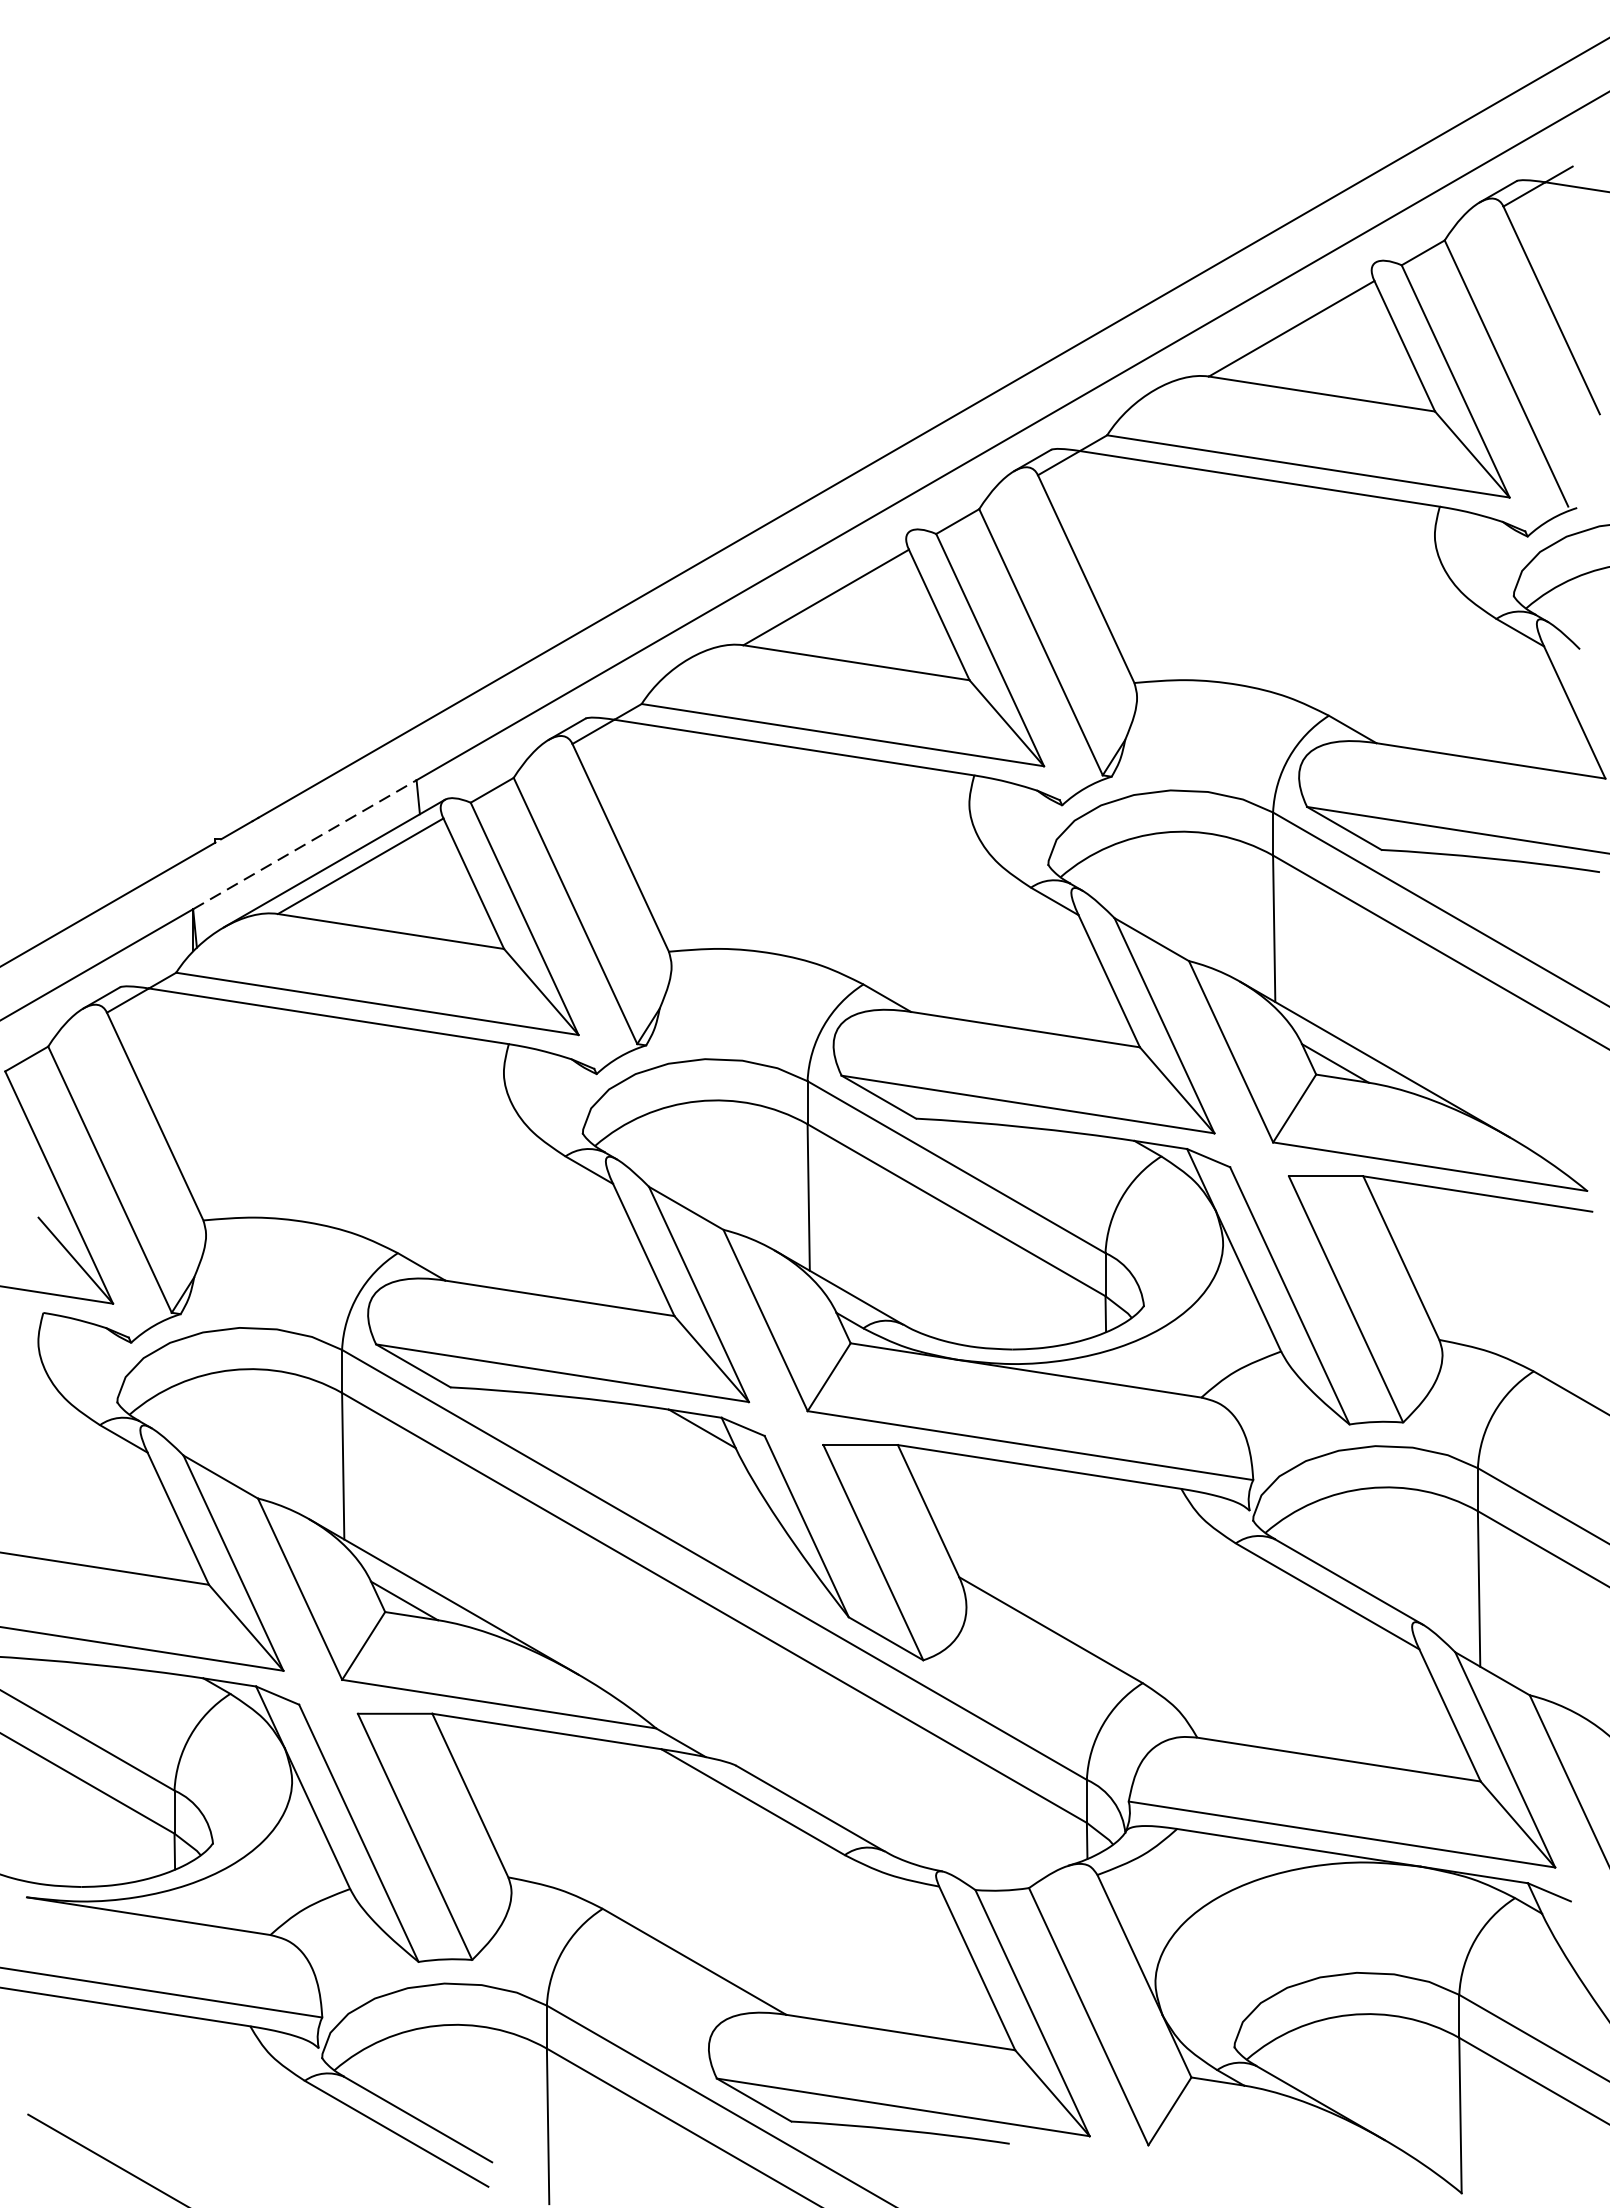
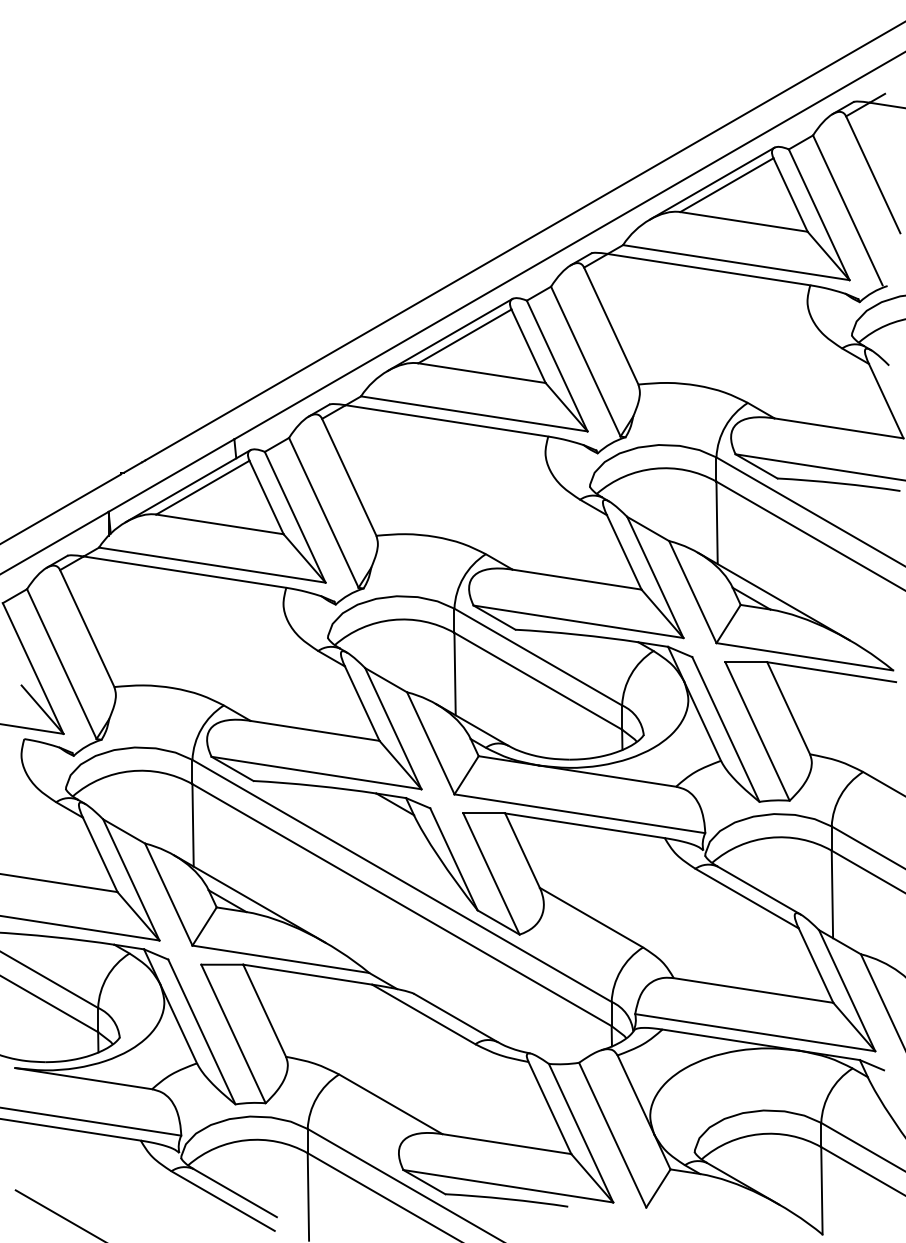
line: (1264, 325) -> (711, 183), added
line: (798, 594) -> (449, 334), added
line: (304, 844) -> (171, 475), dashed -> solid

